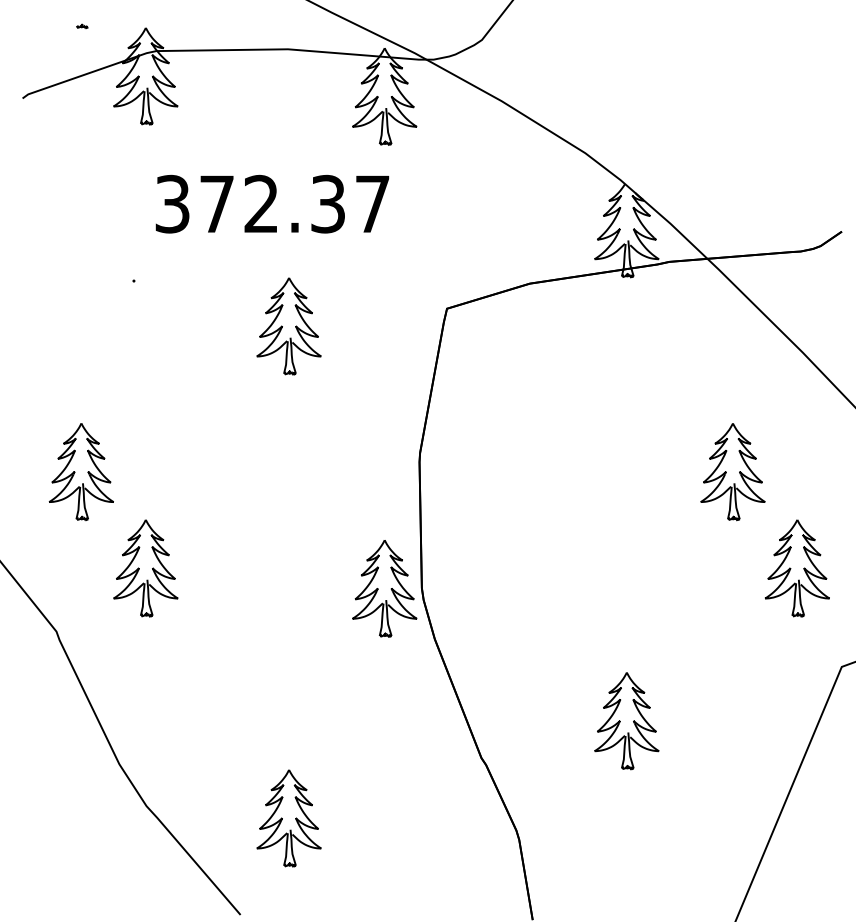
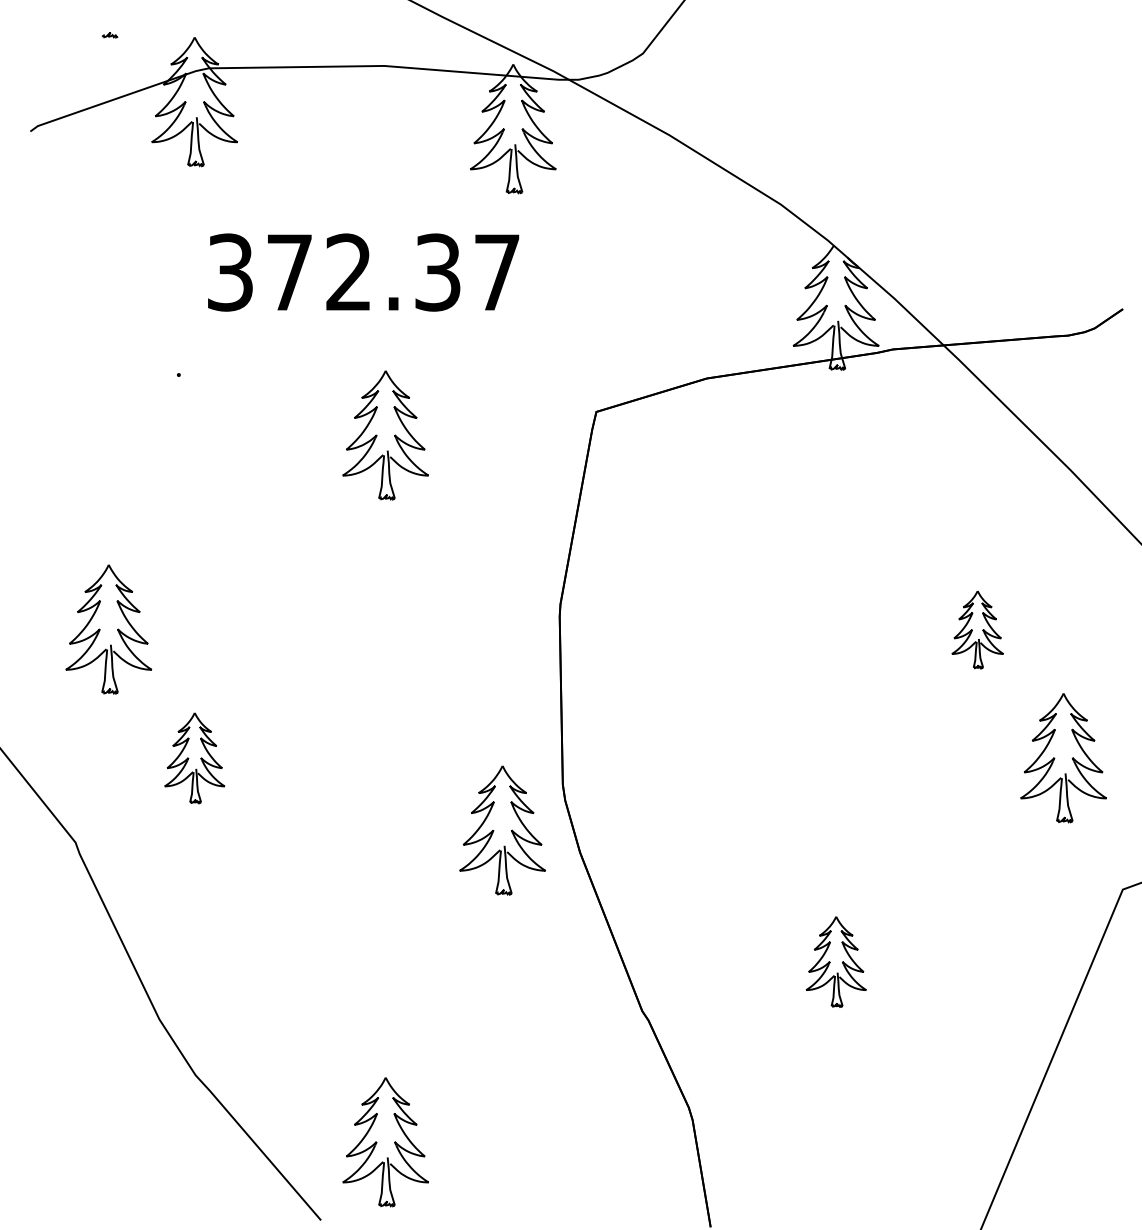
part: (732, 472) -> (977, 630), size x0.6
part: (145, 568) -> (194, 758), size x0.7
part: (384, 588) -> (502, 830), moved
part: (626, 721) -> (835, 962), size x0.7
part: (288, 818) -> (384, 1142), moved

